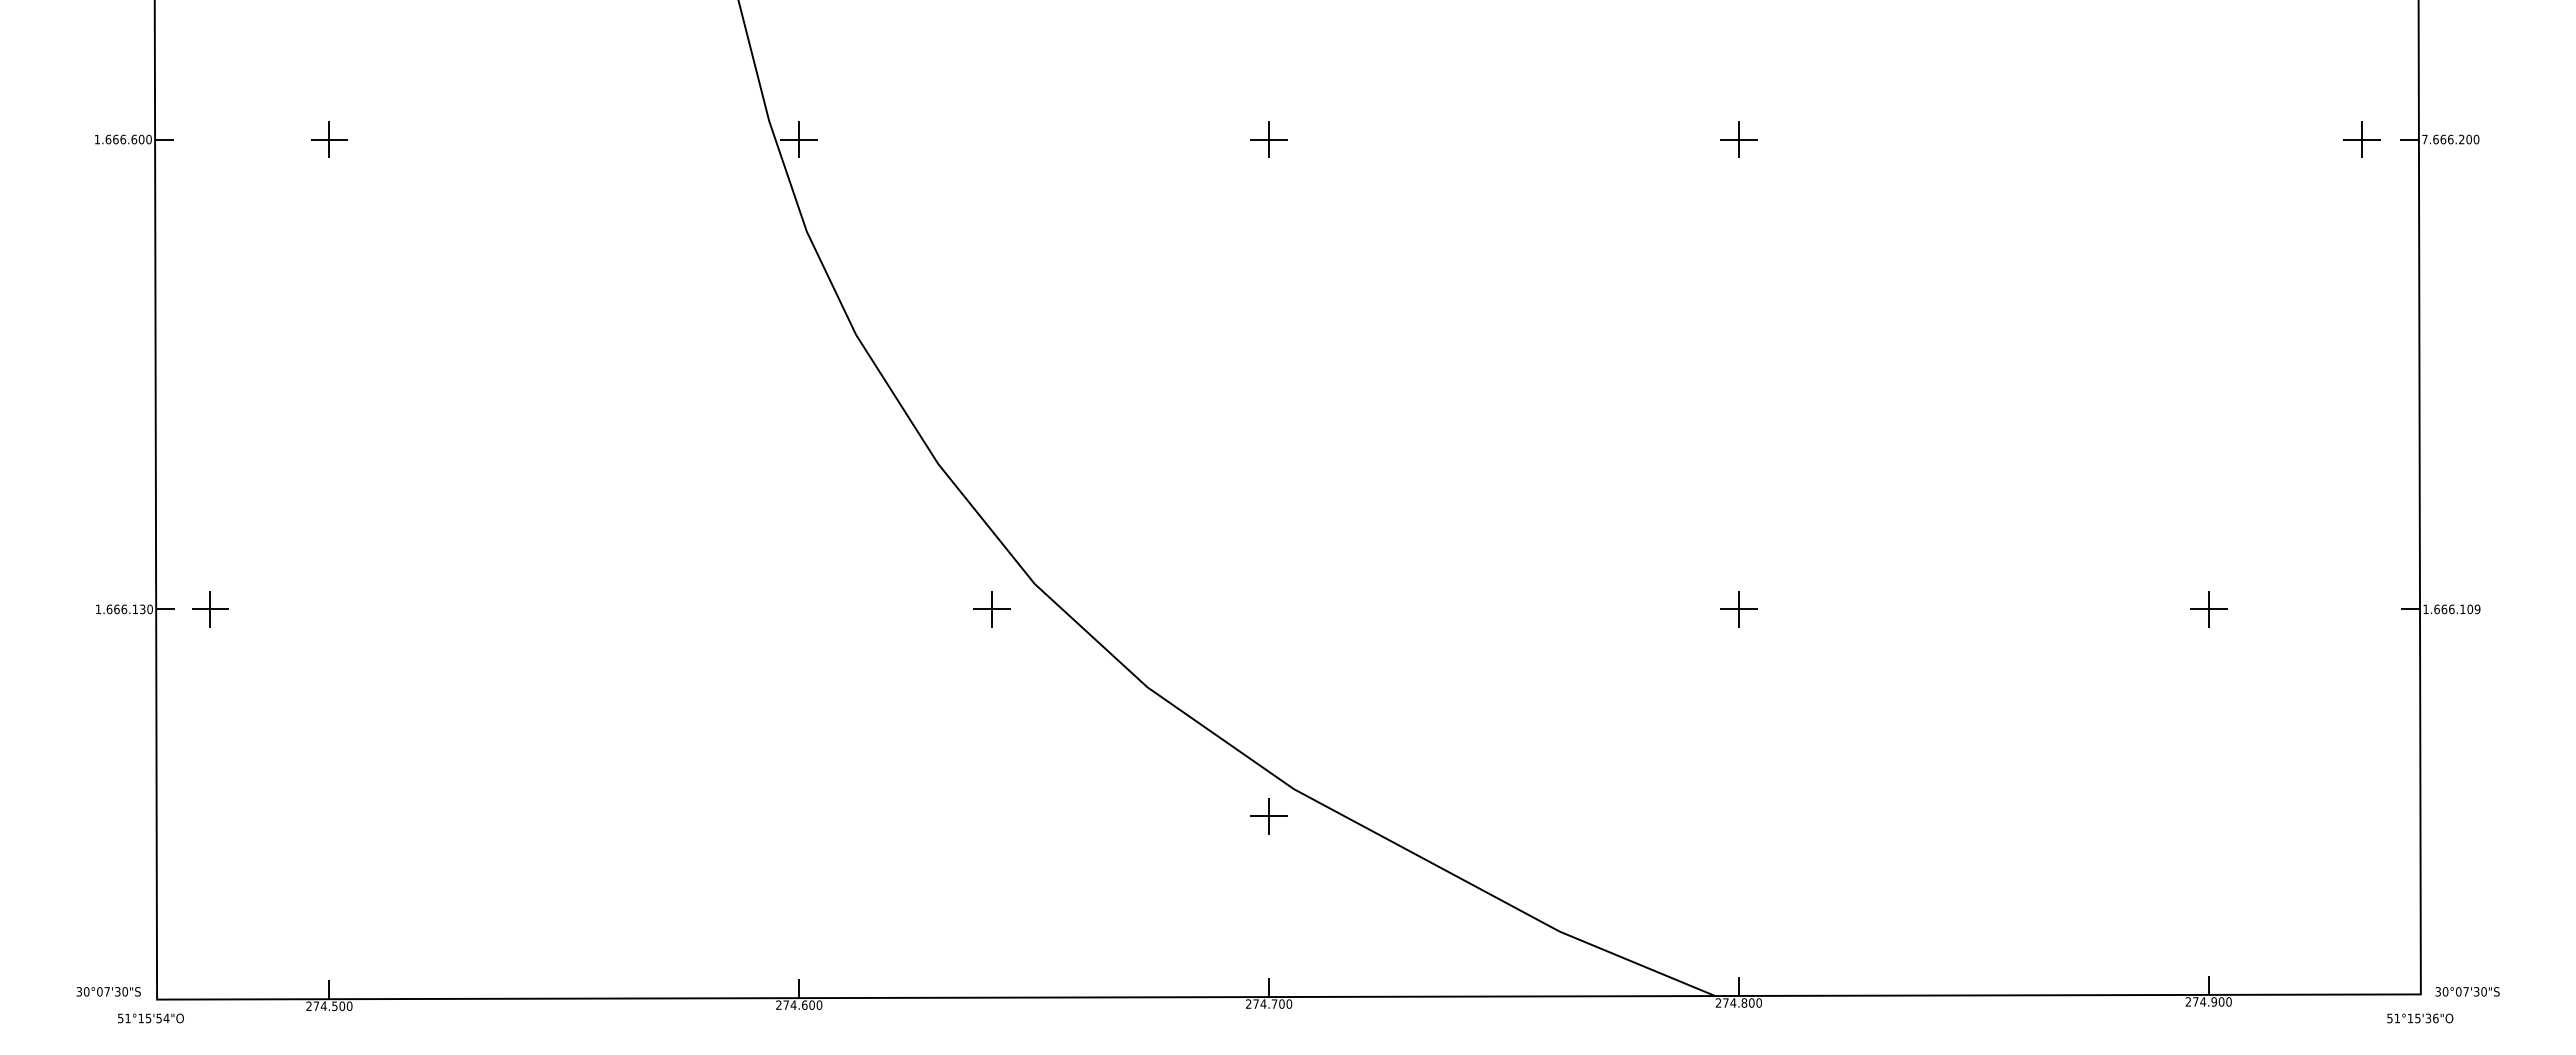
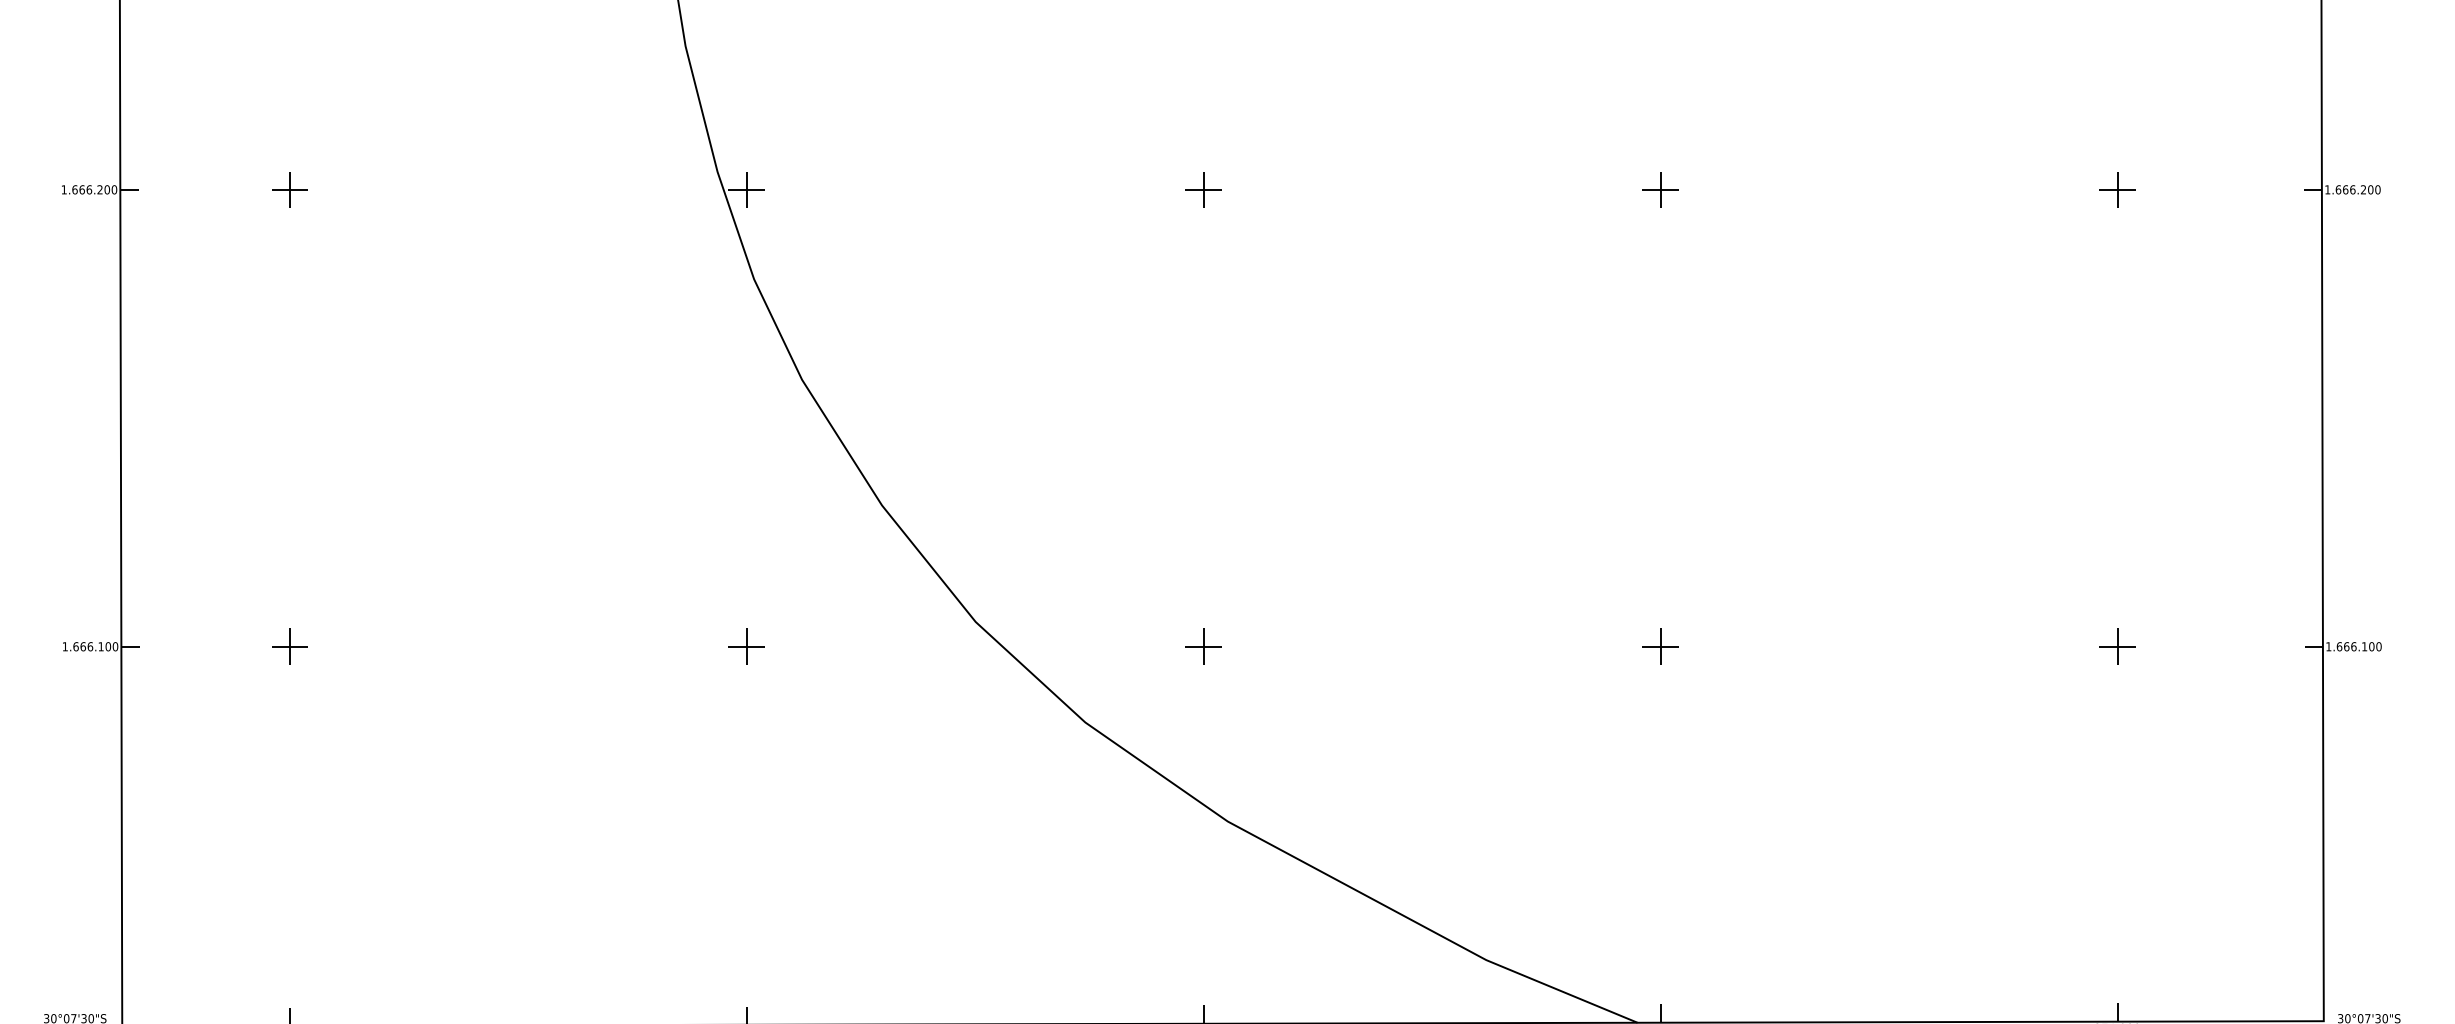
text: (134, 139) -> (100, 189), 1.666.600 -> 1.666.200
part: (2361, 139) -> (2117, 189), moved
text: (2424, 139) -> (2327, 189), 7.666.200 -> 1.666.200
text: (142, 609) -> (108, 646), 1.666.130 -> 1.666.100
part: (210, 609) -> (289, 646), moved
part: (991, 609) -> (746, 646), moved
text: (2477, 609) -> (2378, 646), 1.666.109 -> 1.666.100
part: (1268, 816) -> (1203, 646), moved

